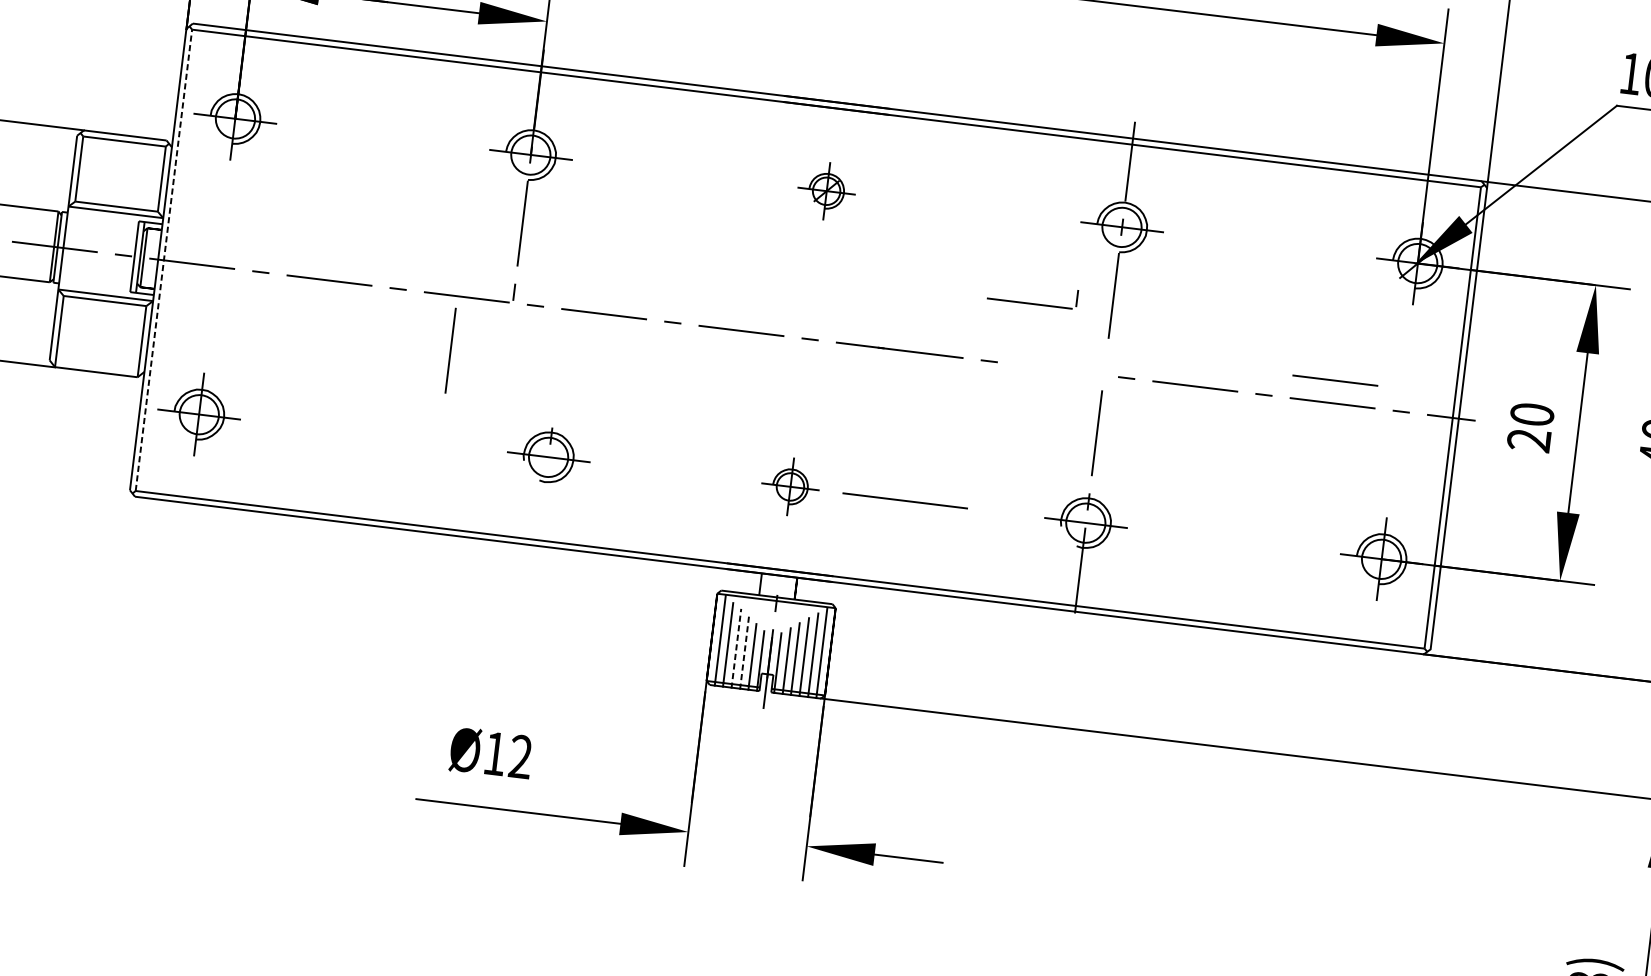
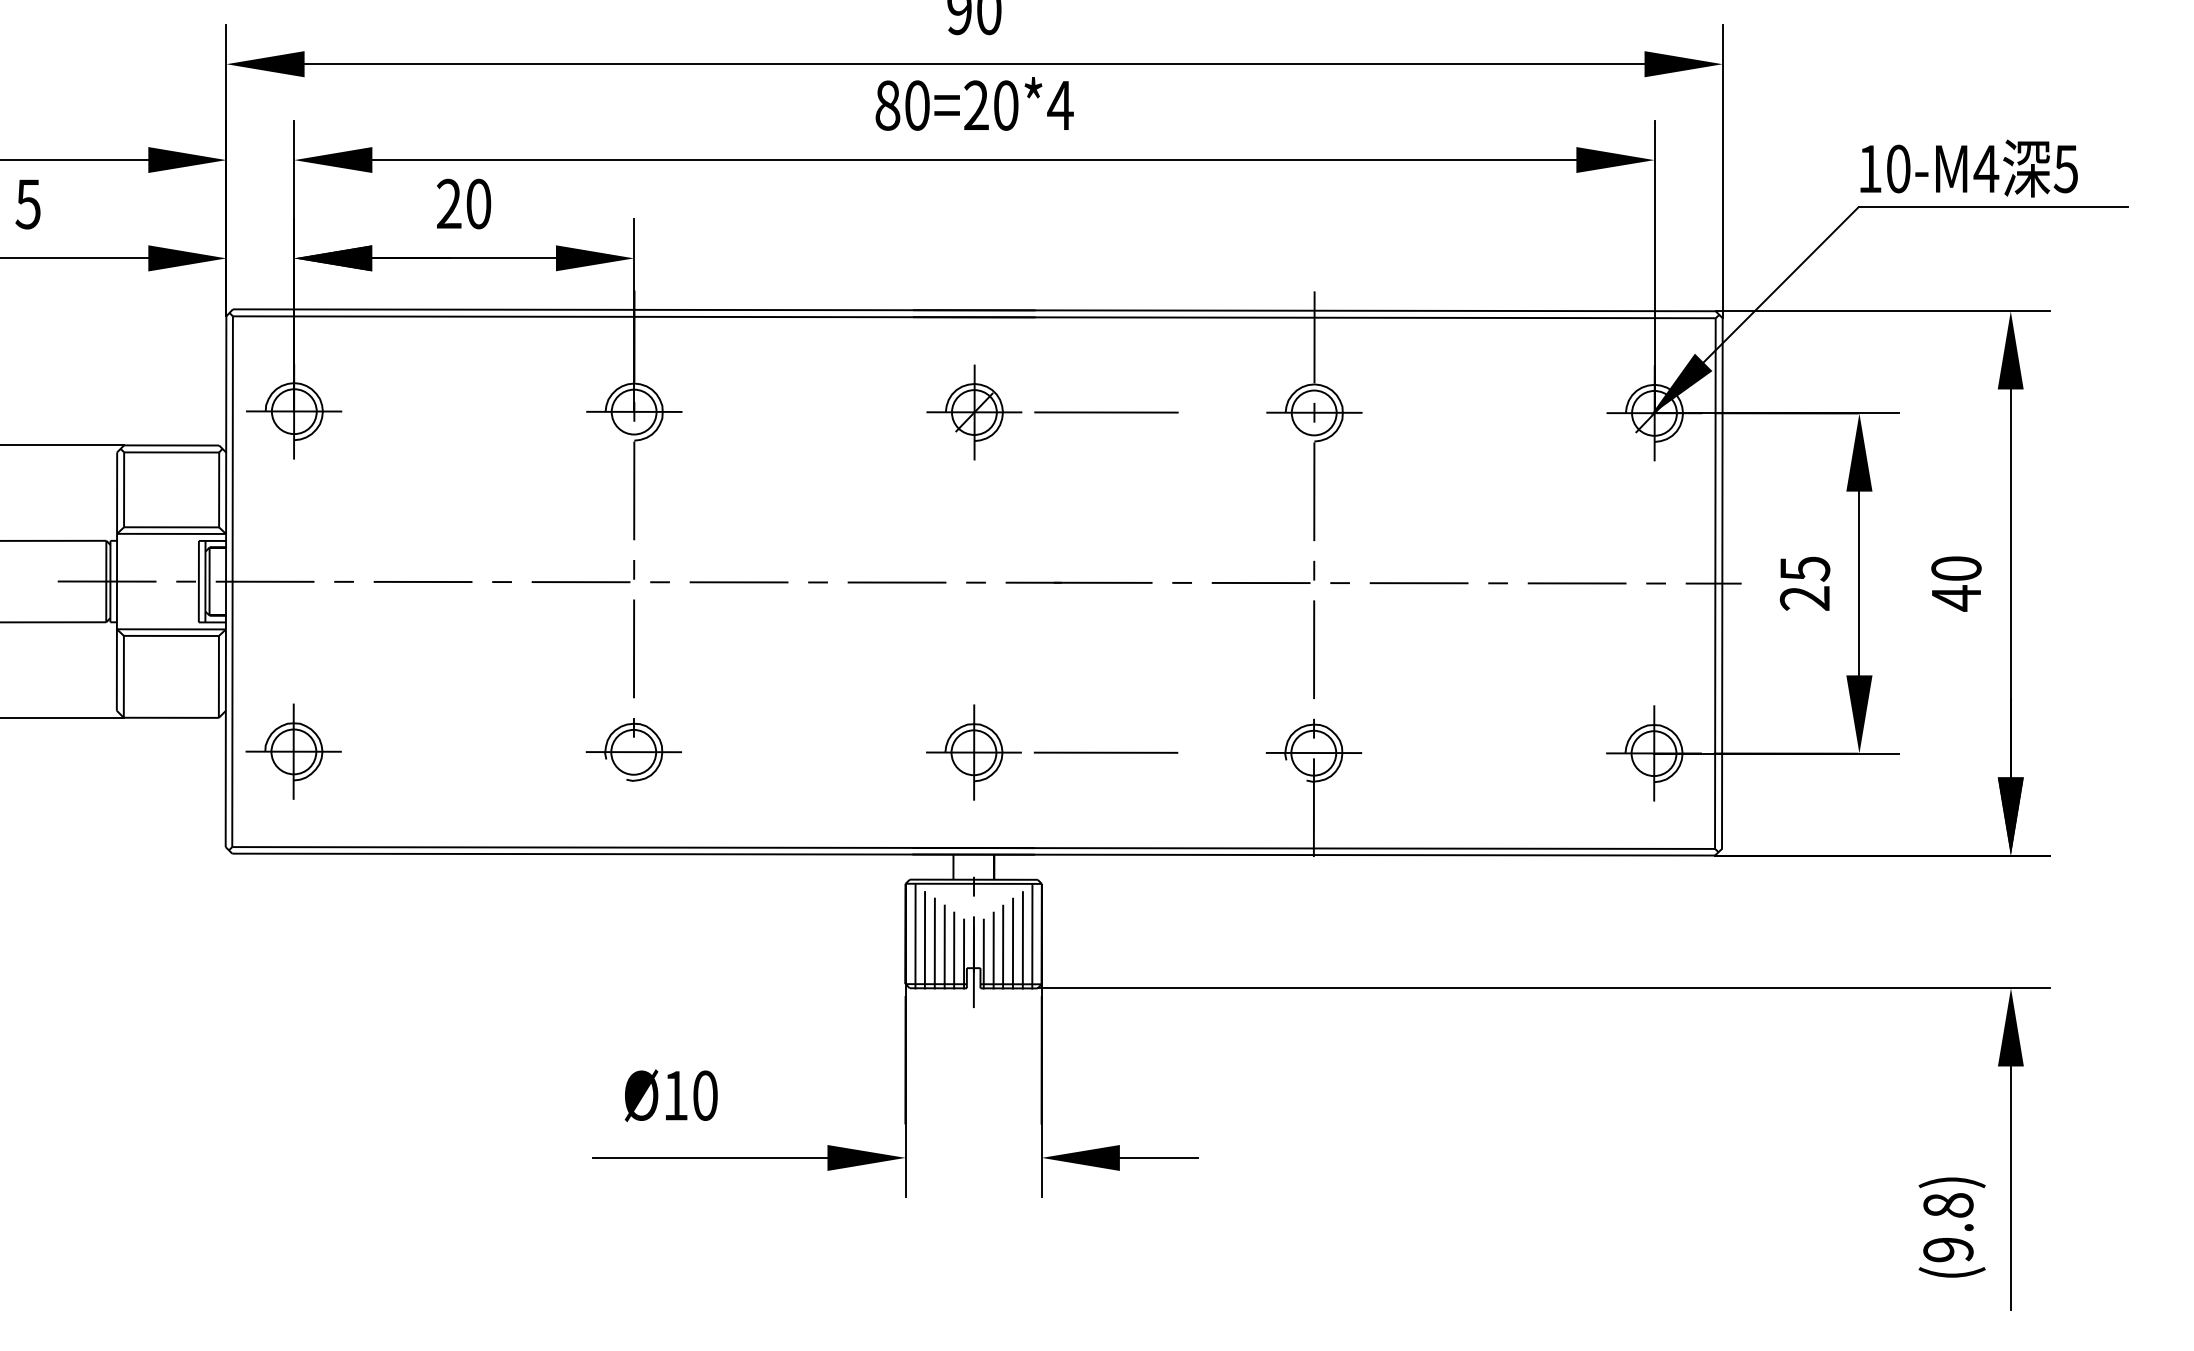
part: (826, 191) -> (974, 412), size x1.43
line: (941, 205) -> (1106, 412), added
line: (163, 260) -> (232, 581), dashed -> solid
part: (1031, 303) -> (1263, 582), moved
line: (450, 350) -> (633, 648), moved
line: (1334, 380) -> (1576, 557), removed
text: (1531, 414) -> (1804, 568), 20 -> 25
part: (548, 454) -> (633, 749), moved
part: (790, 486) -> (973, 752), size x1.43
line: (736, 648) -> (934, 943), dashed -> solid
line: (744, 652) -> (944, 946), dashed -> solid
text: (520, 756) -> (705, 1095), Ø12 -> Ø10

